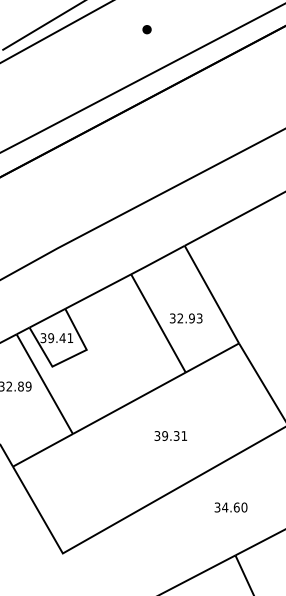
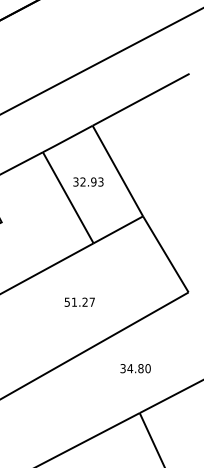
text: (185, 318) -> (87, 182), moved
text: (171, 435) -> (80, 301), 39.31 -> 51.27
text: (236, 507) -> (140, 368), 34.60 -> 34.80

